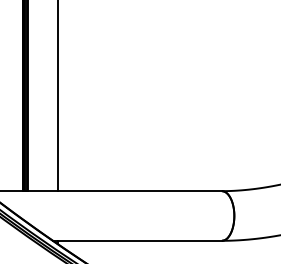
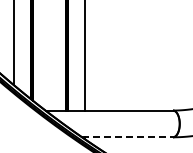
line: (139, 241) -> (128, 137), solid -> dashed

